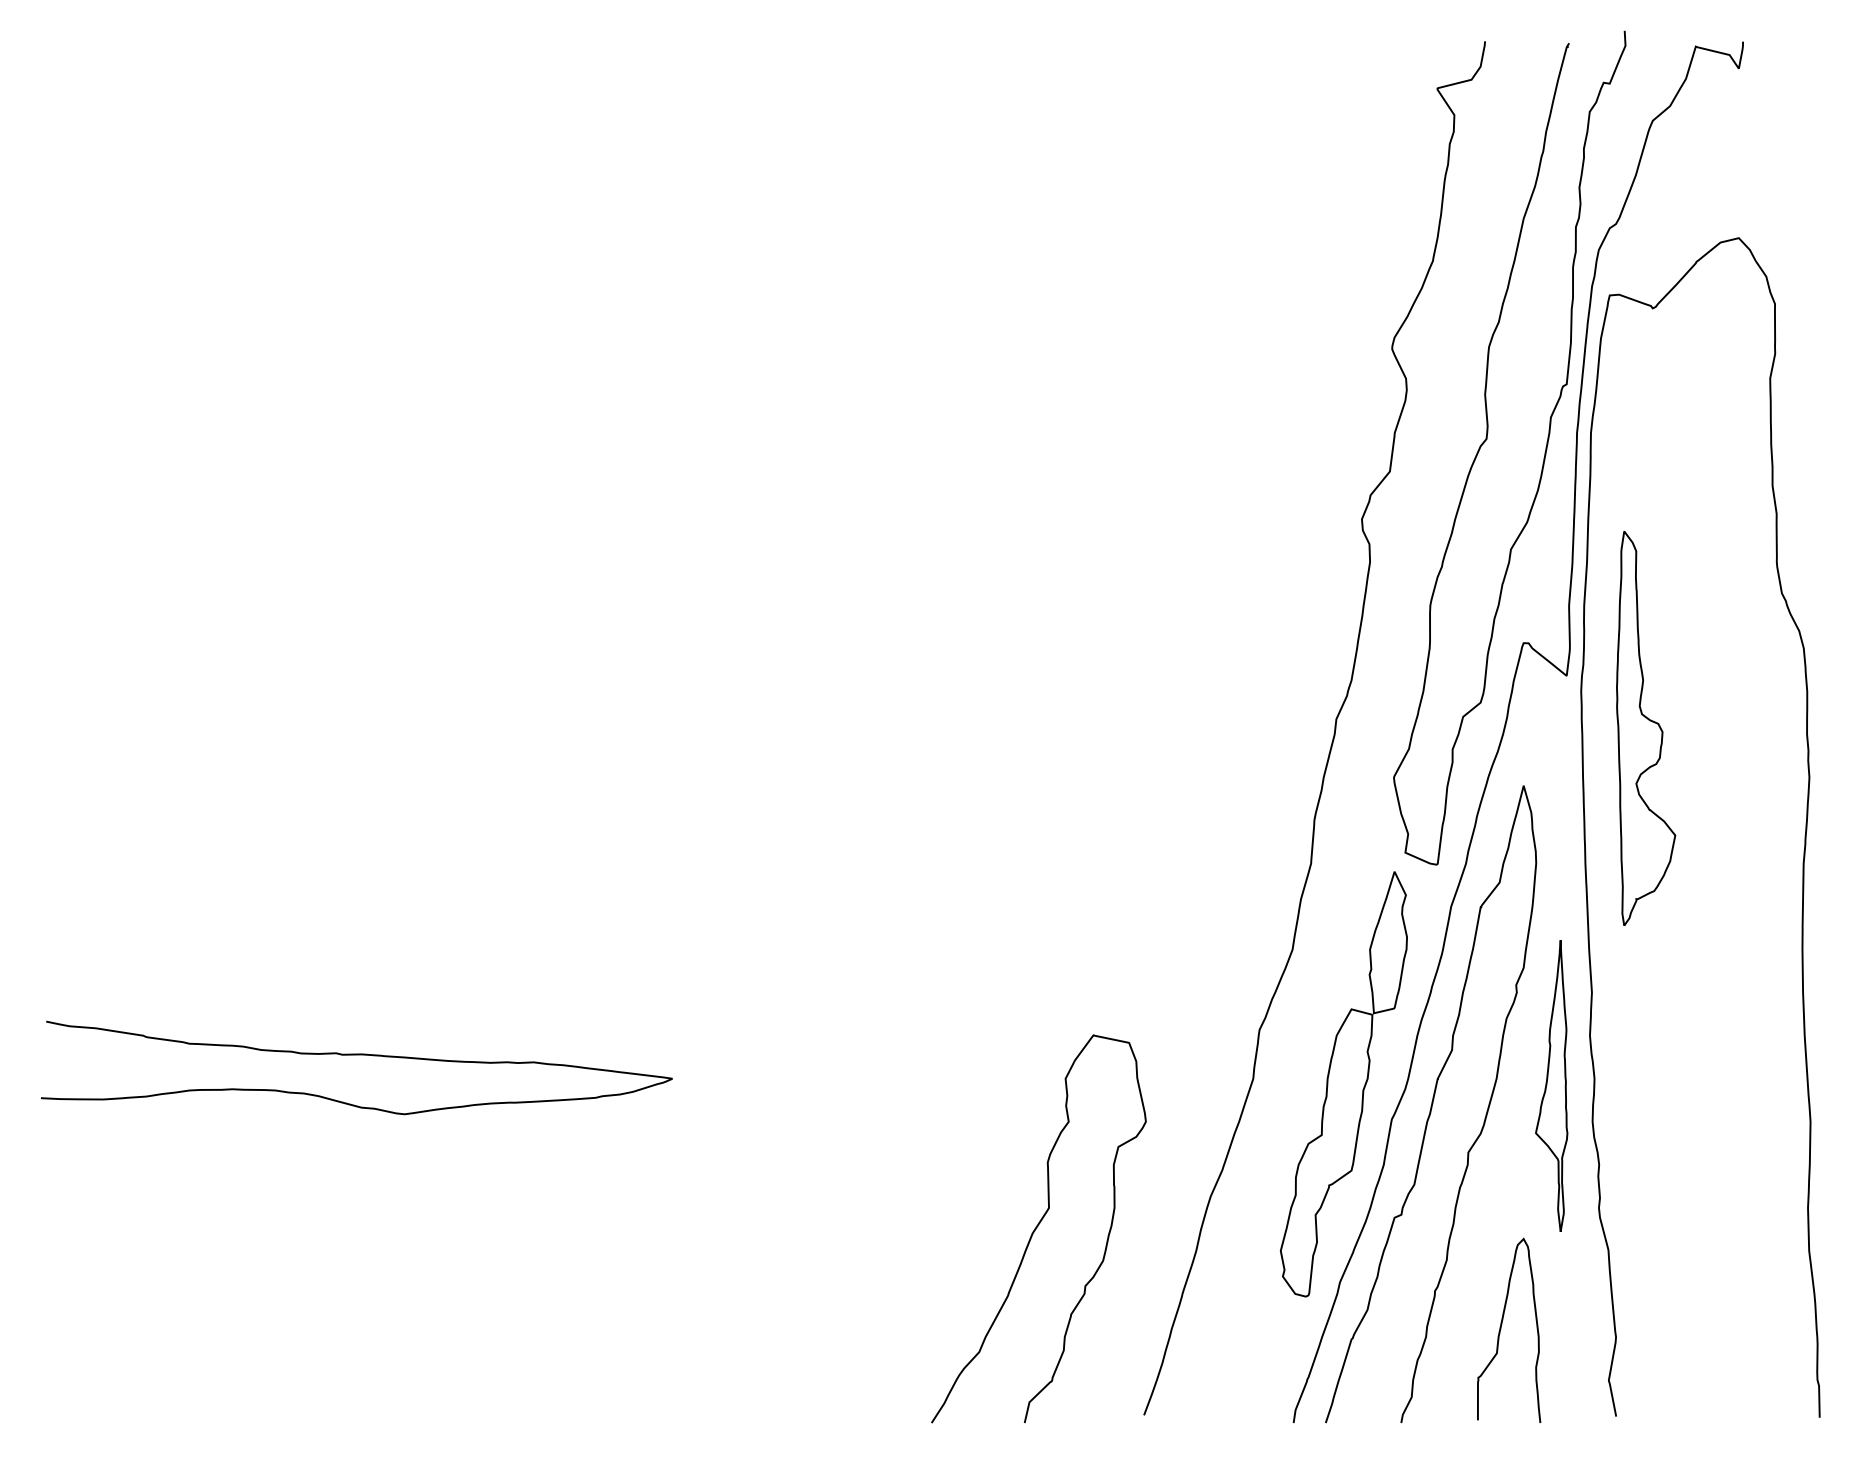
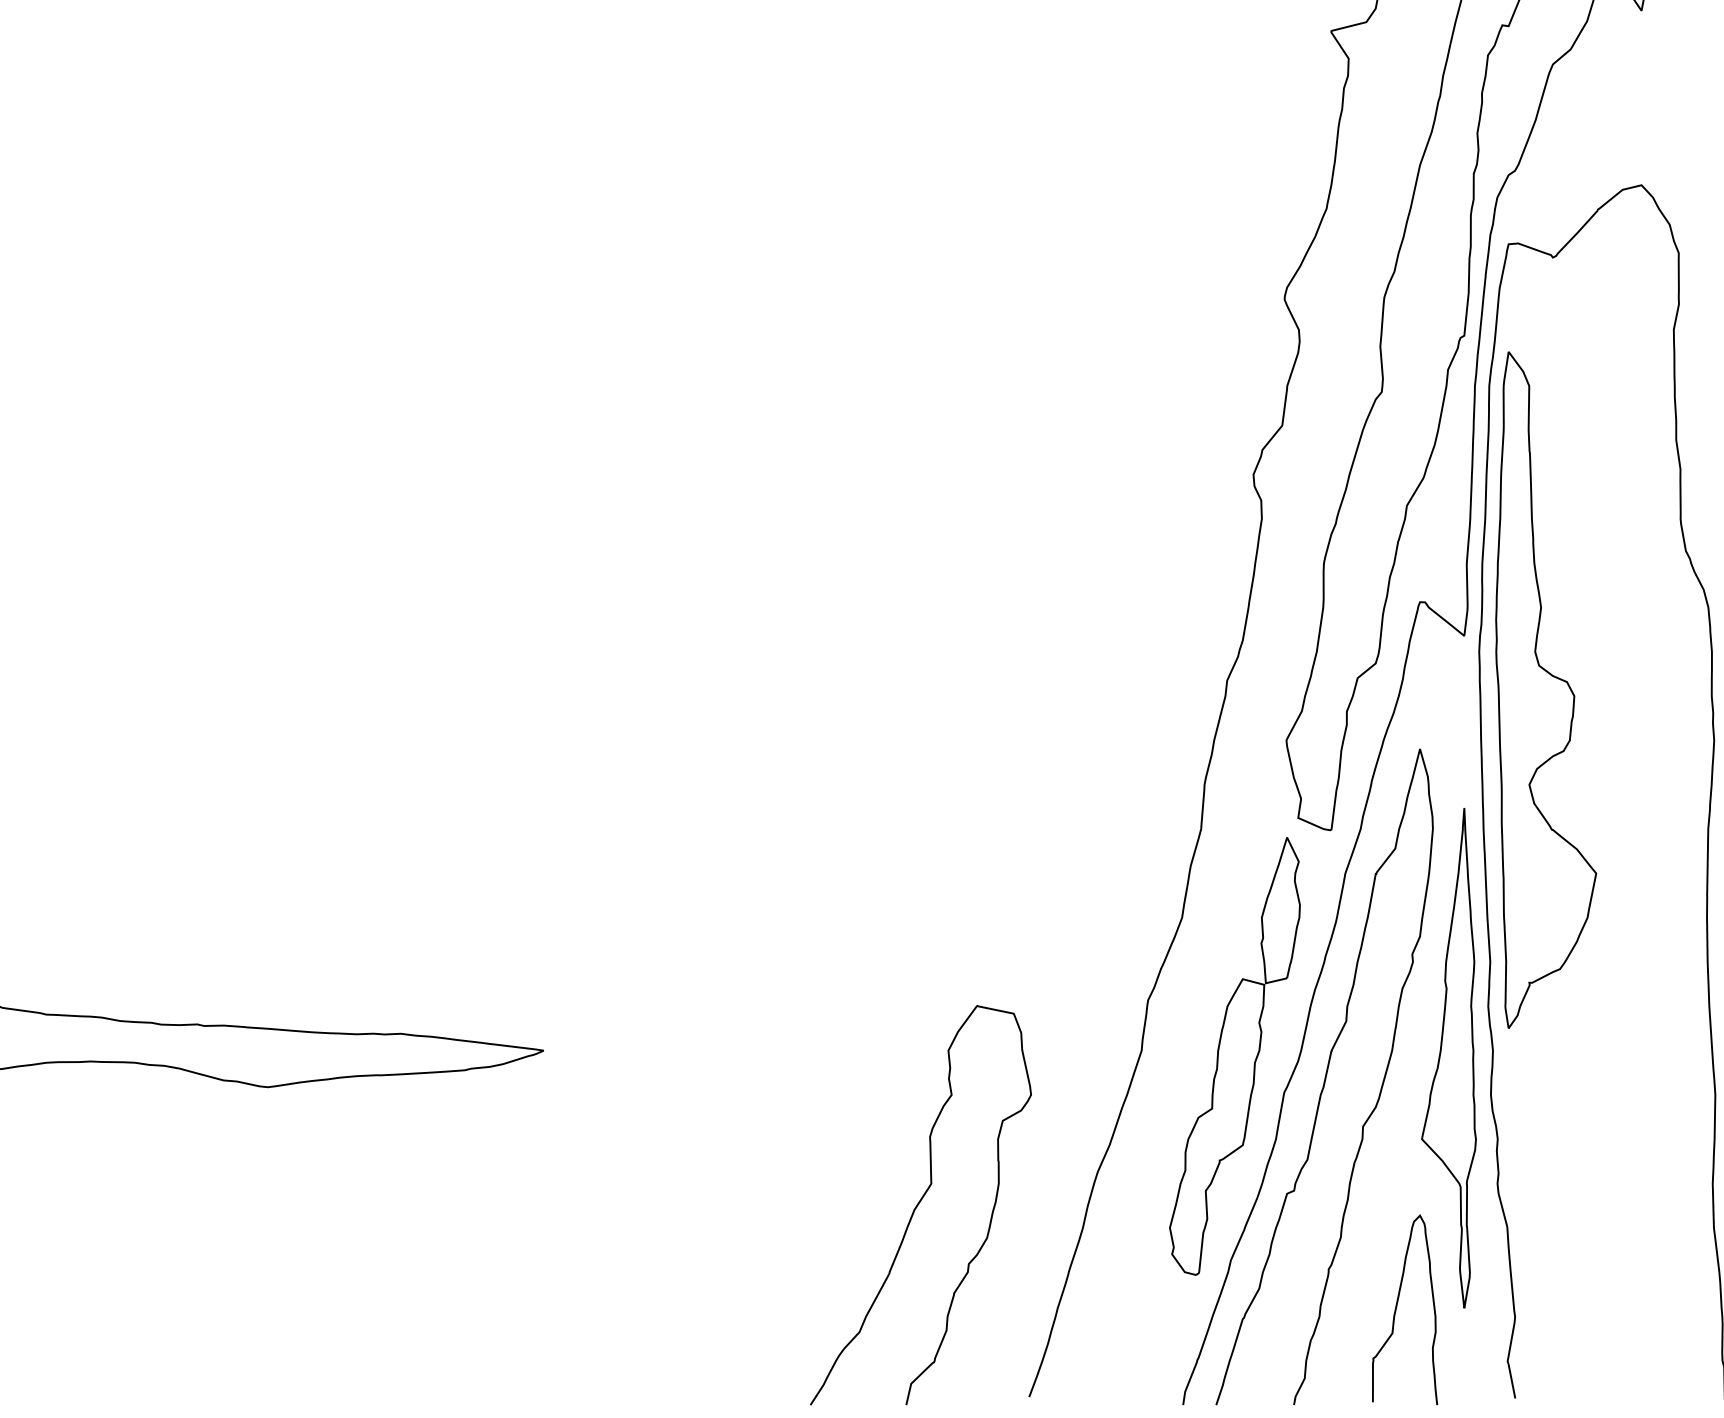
part: (1645, 728) -> (1545, 690), size x1.67
part: (1551, 1085) -> (1448, 1057), size x1.67

